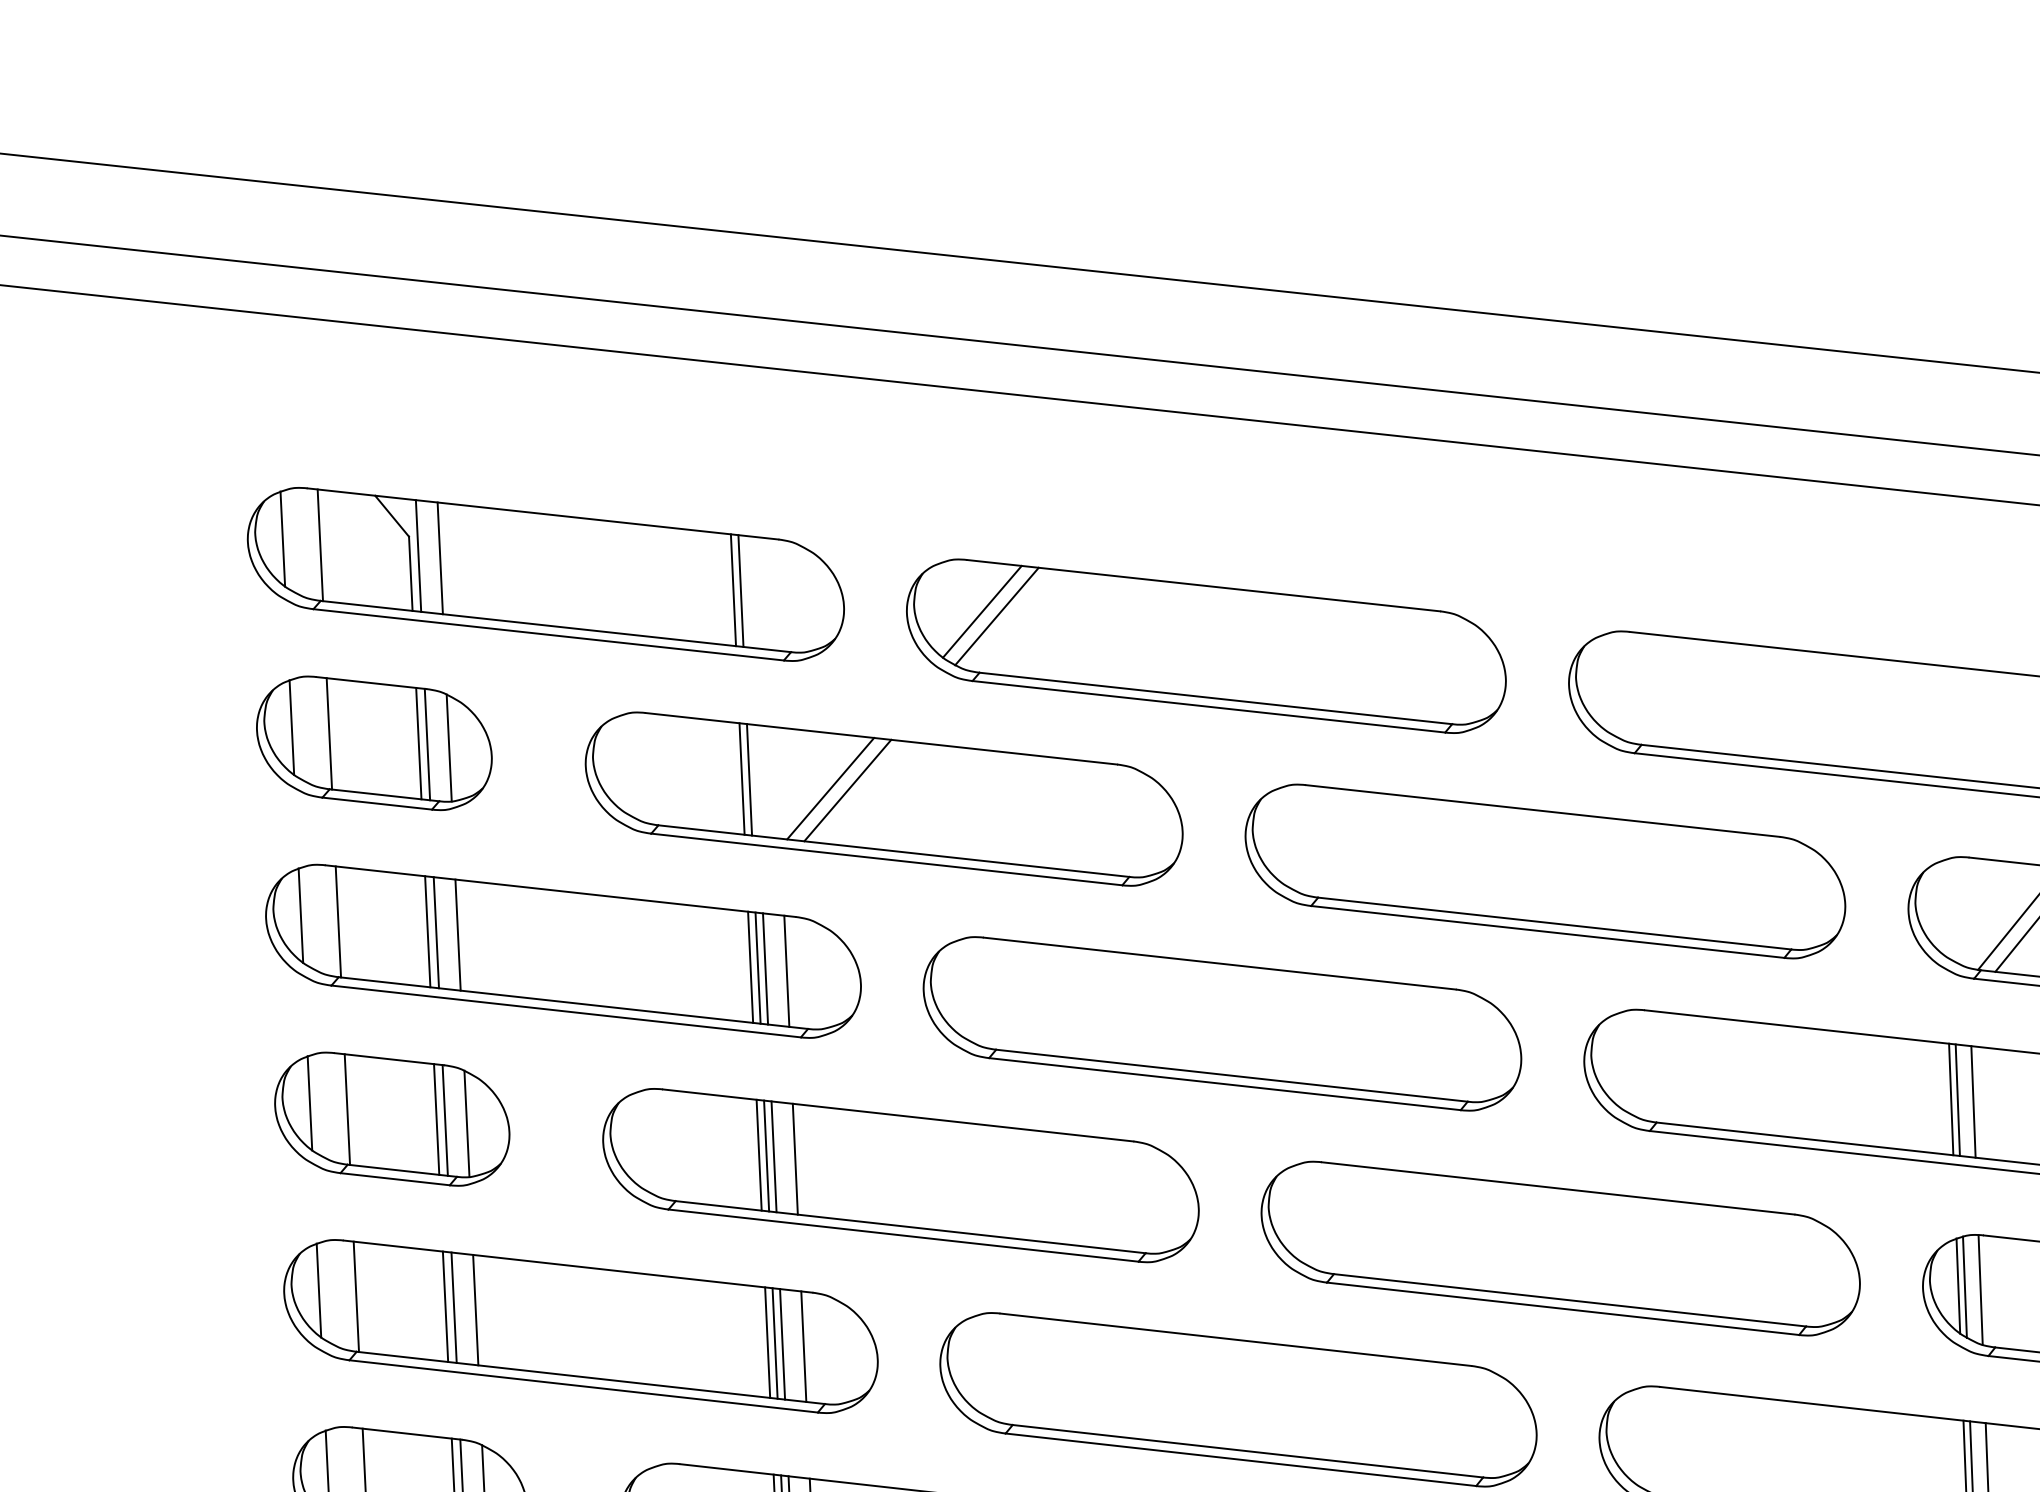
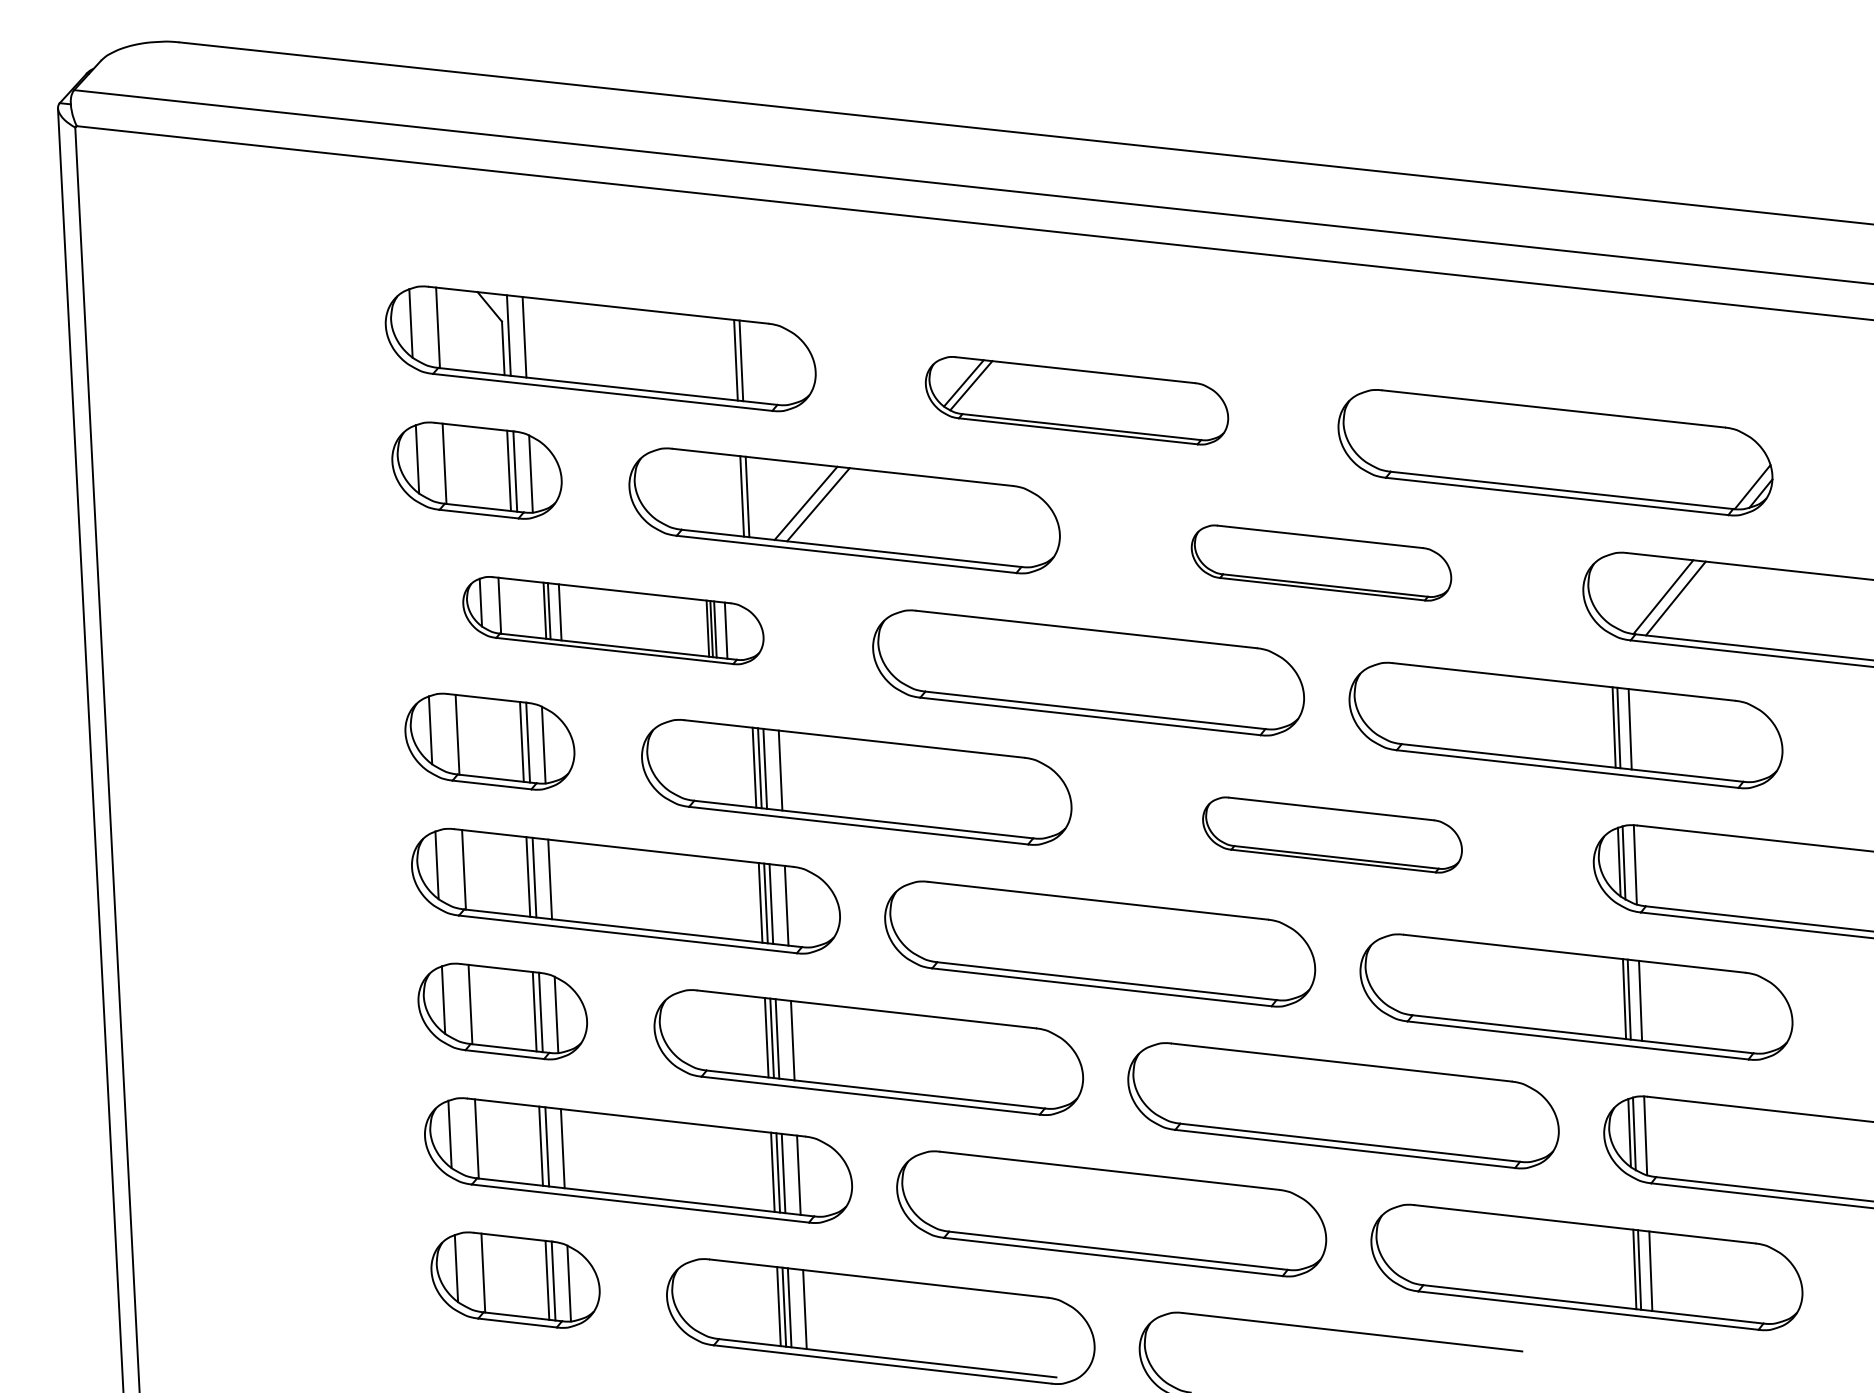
part: (1205, 646) -> (1076, 400), size x0.7
part: (1545, 870) -> (1321, 562), size x0.6
part: (563, 951) -> (613, 620), size x0.7
part: (1560, 1247) -> (1332, 834), size x0.6

